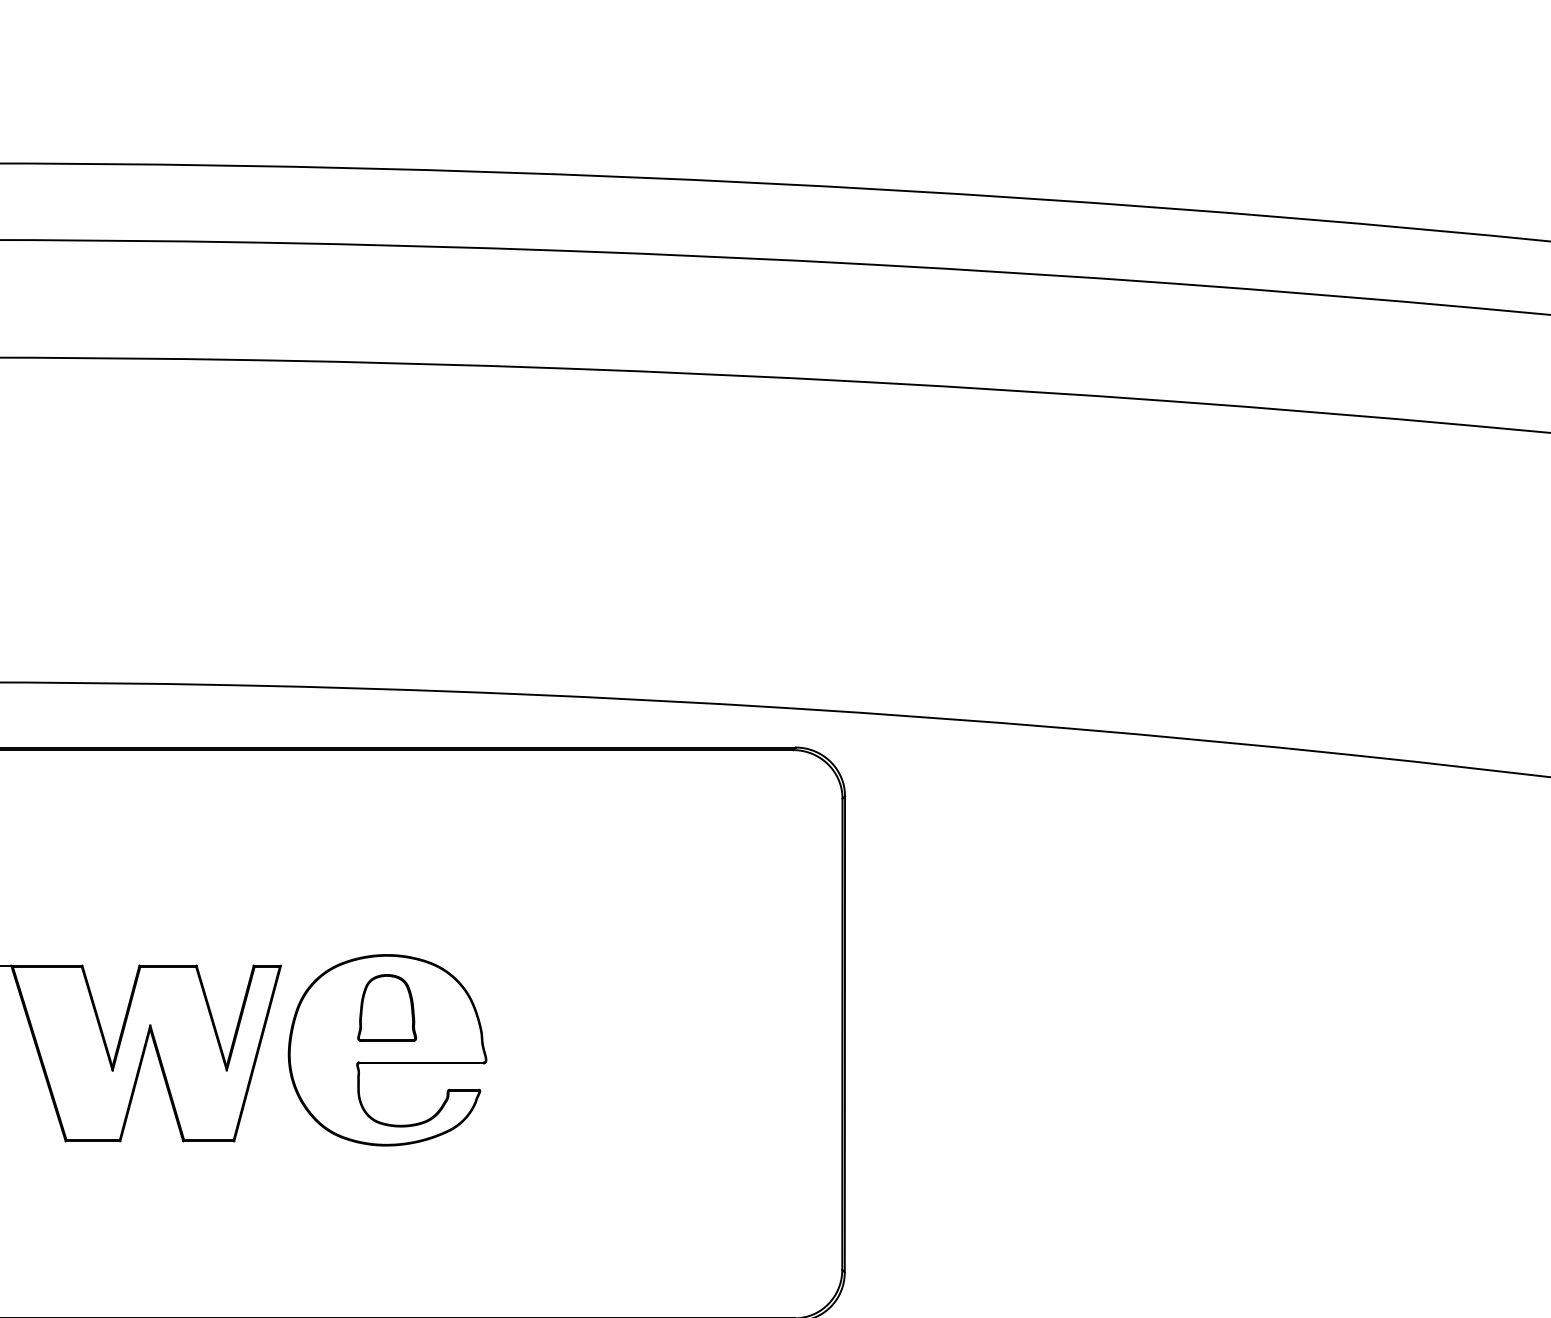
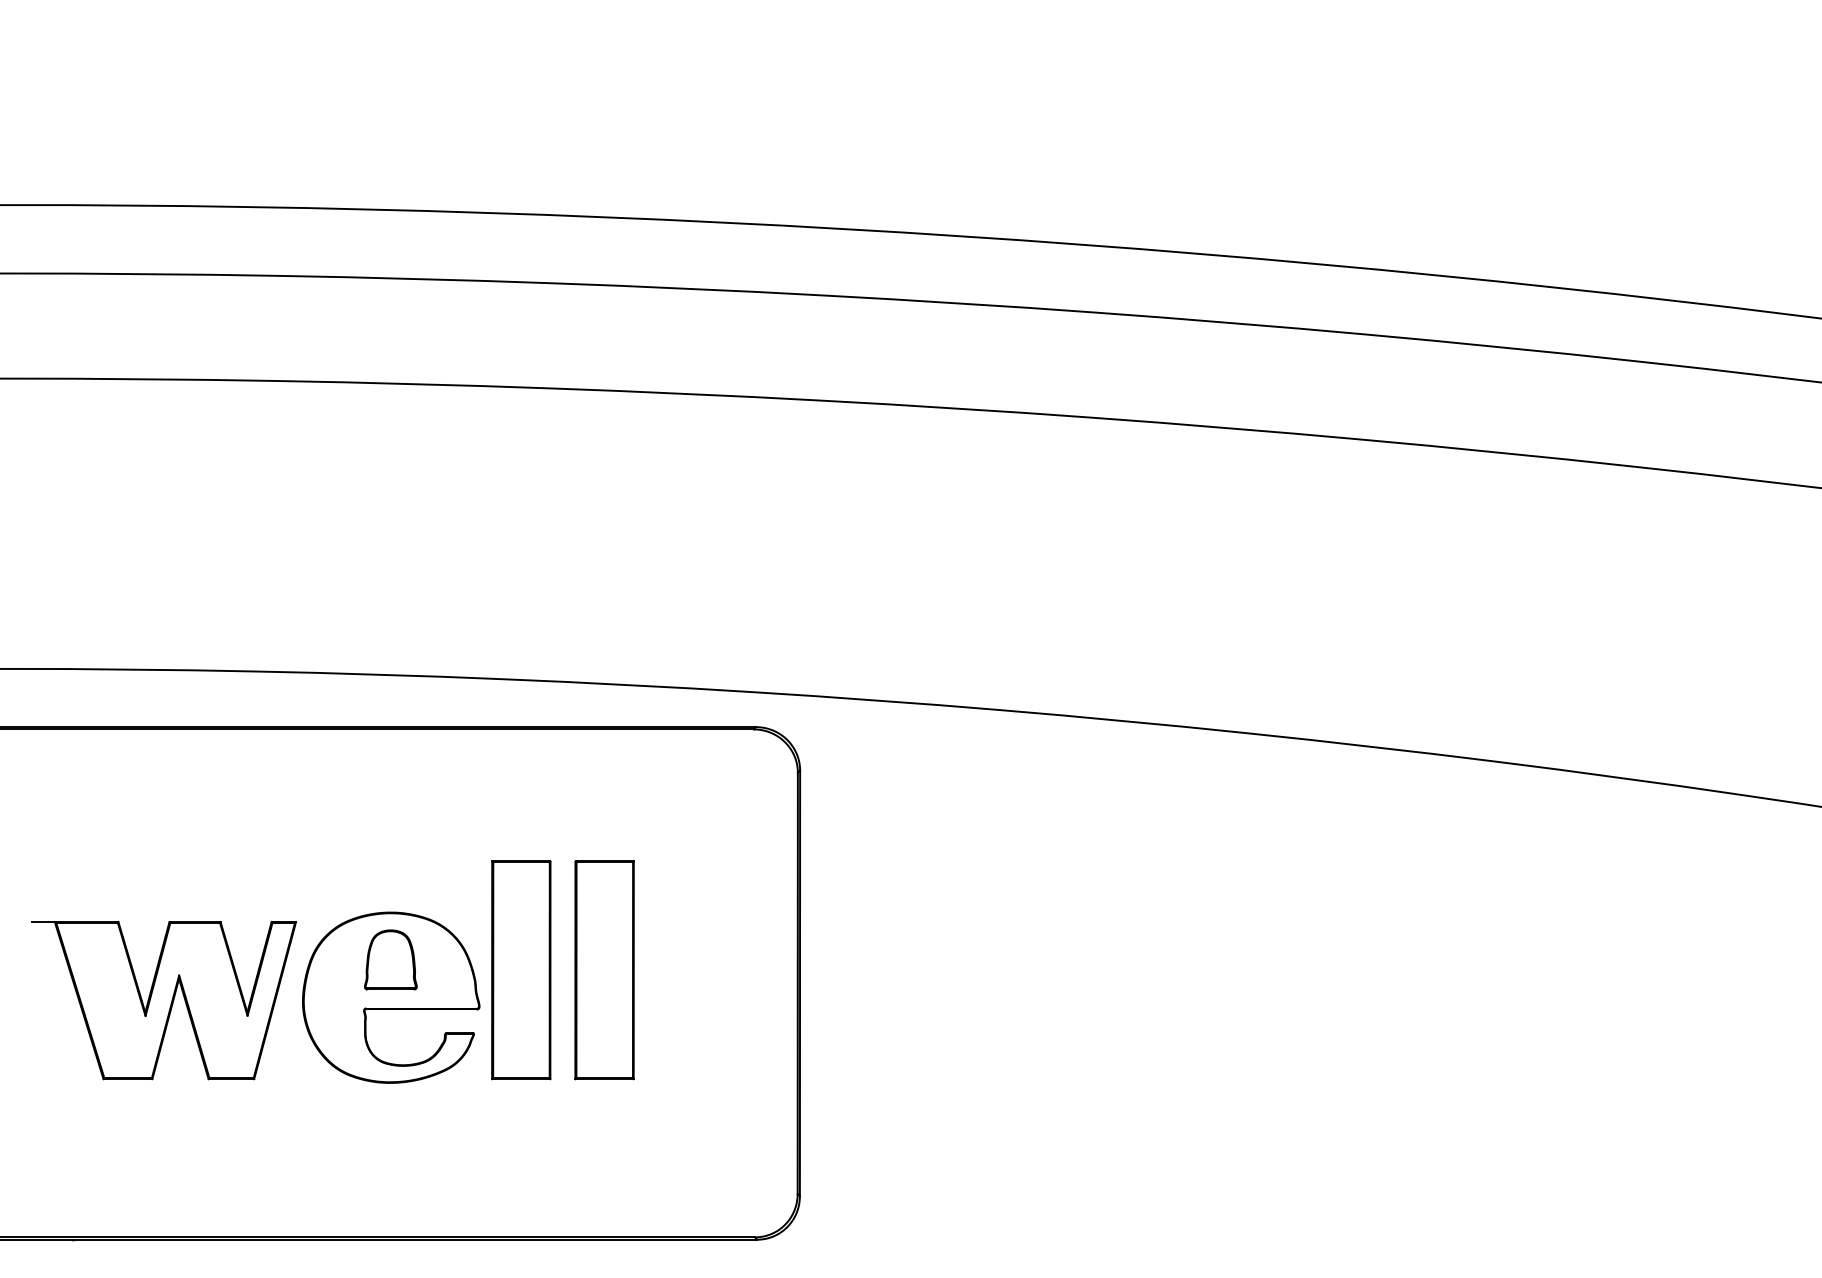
part: (533, 1019) -> (521, 970), added
part: (626, 1019) -> (604, 970), added

